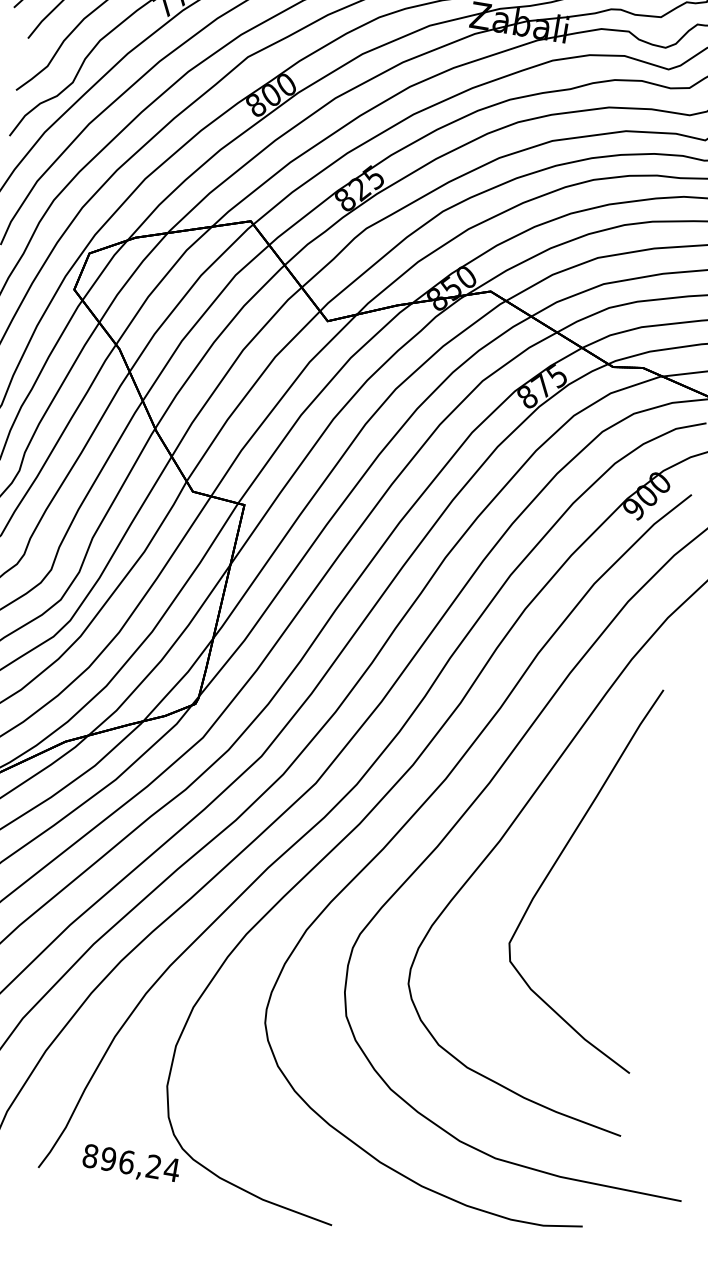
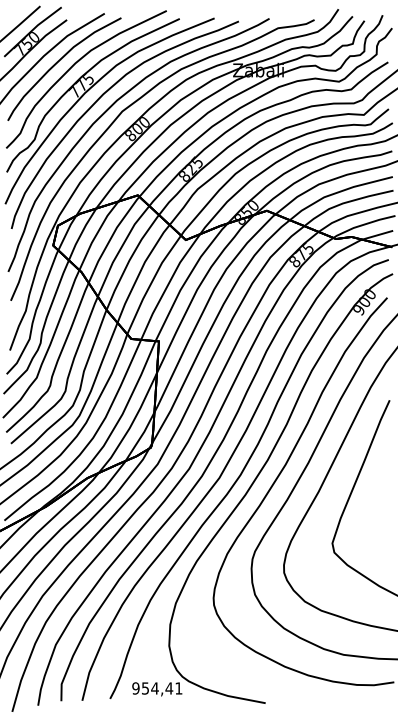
text: (131, 1163) -> (157, 688), 896,24 -> 954,41

